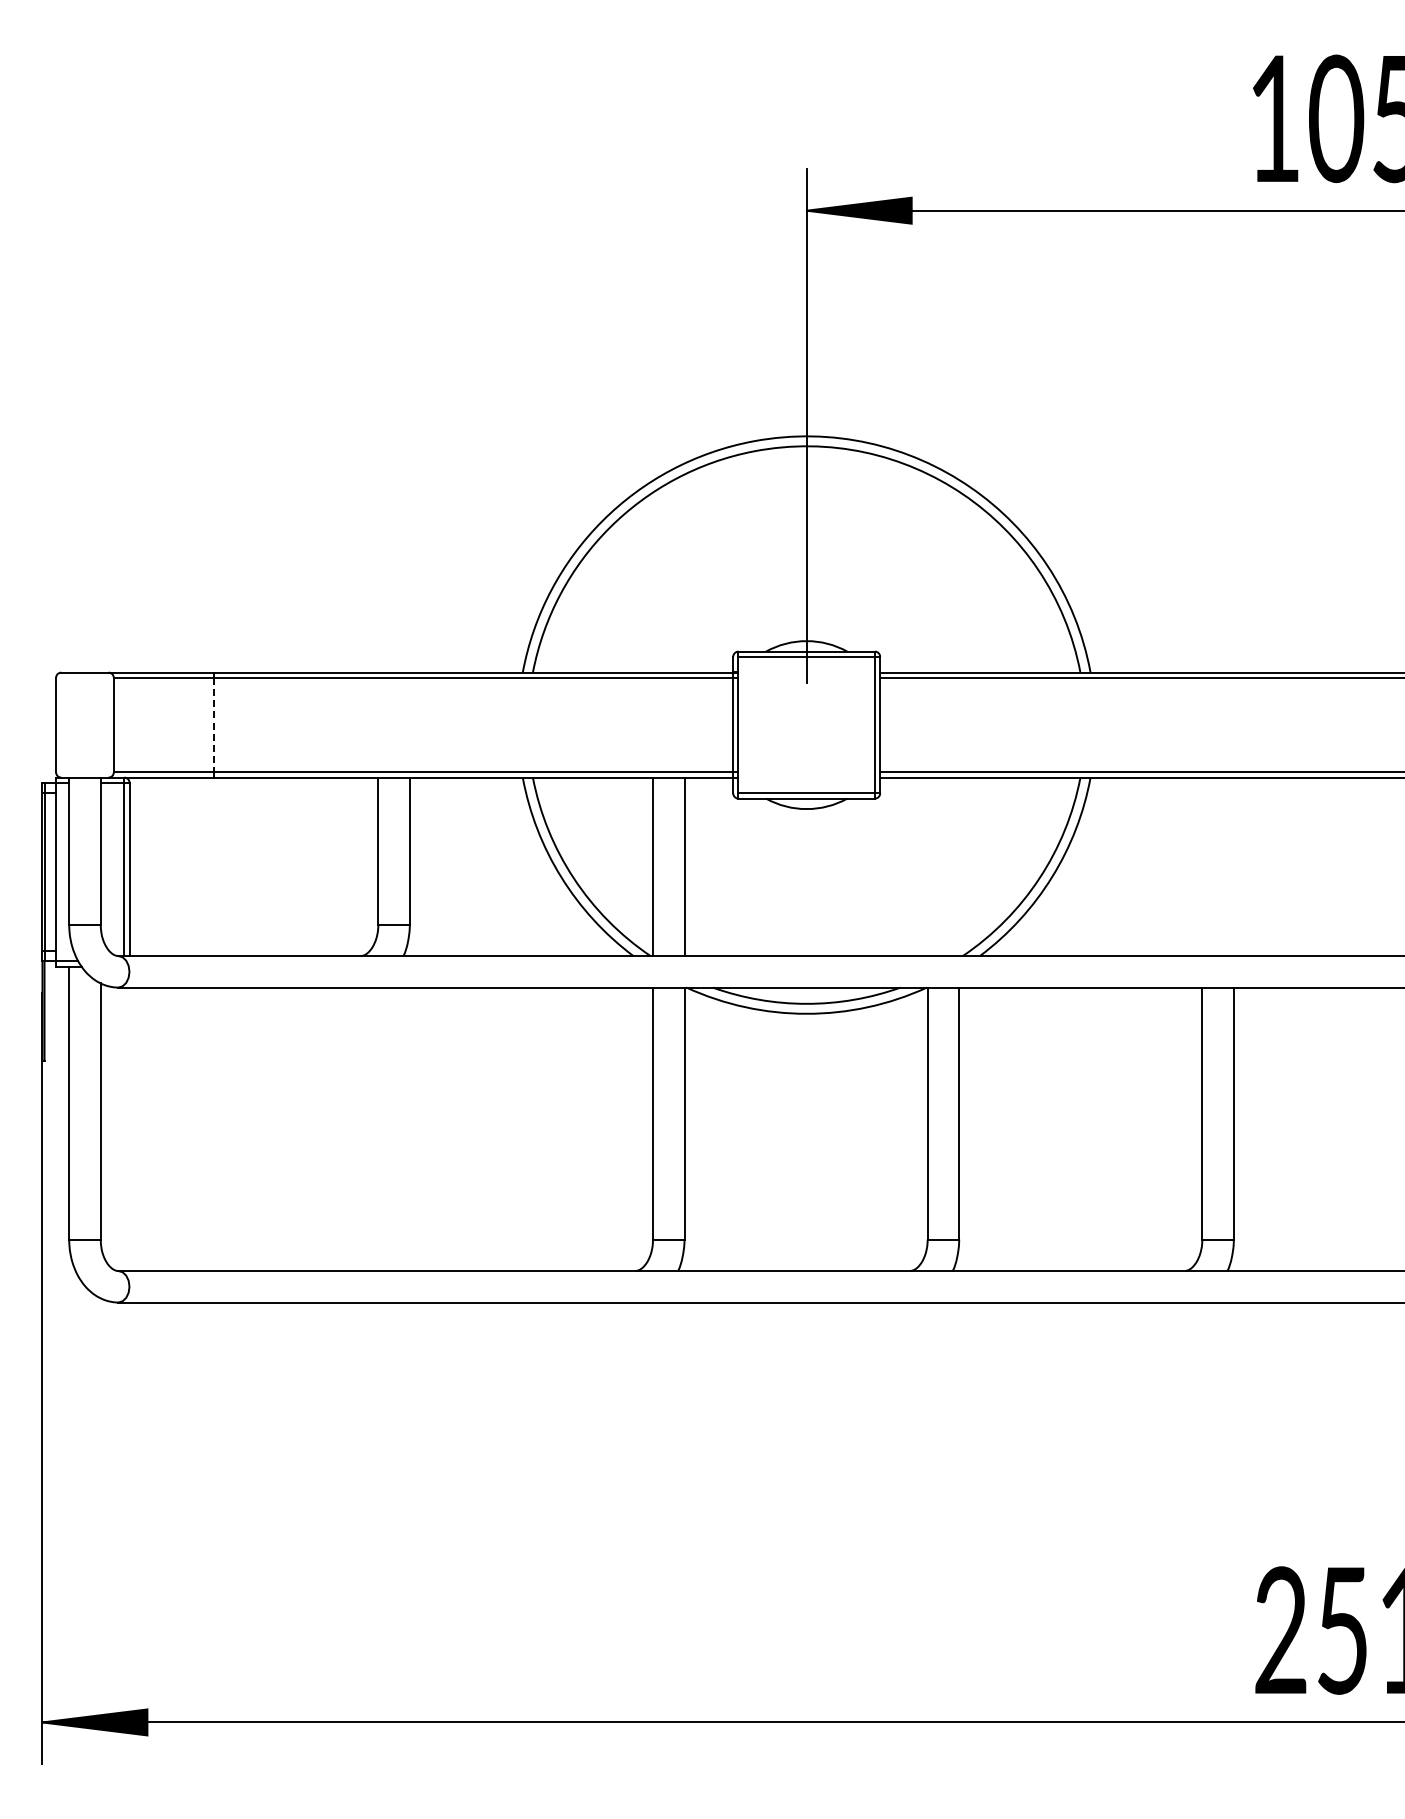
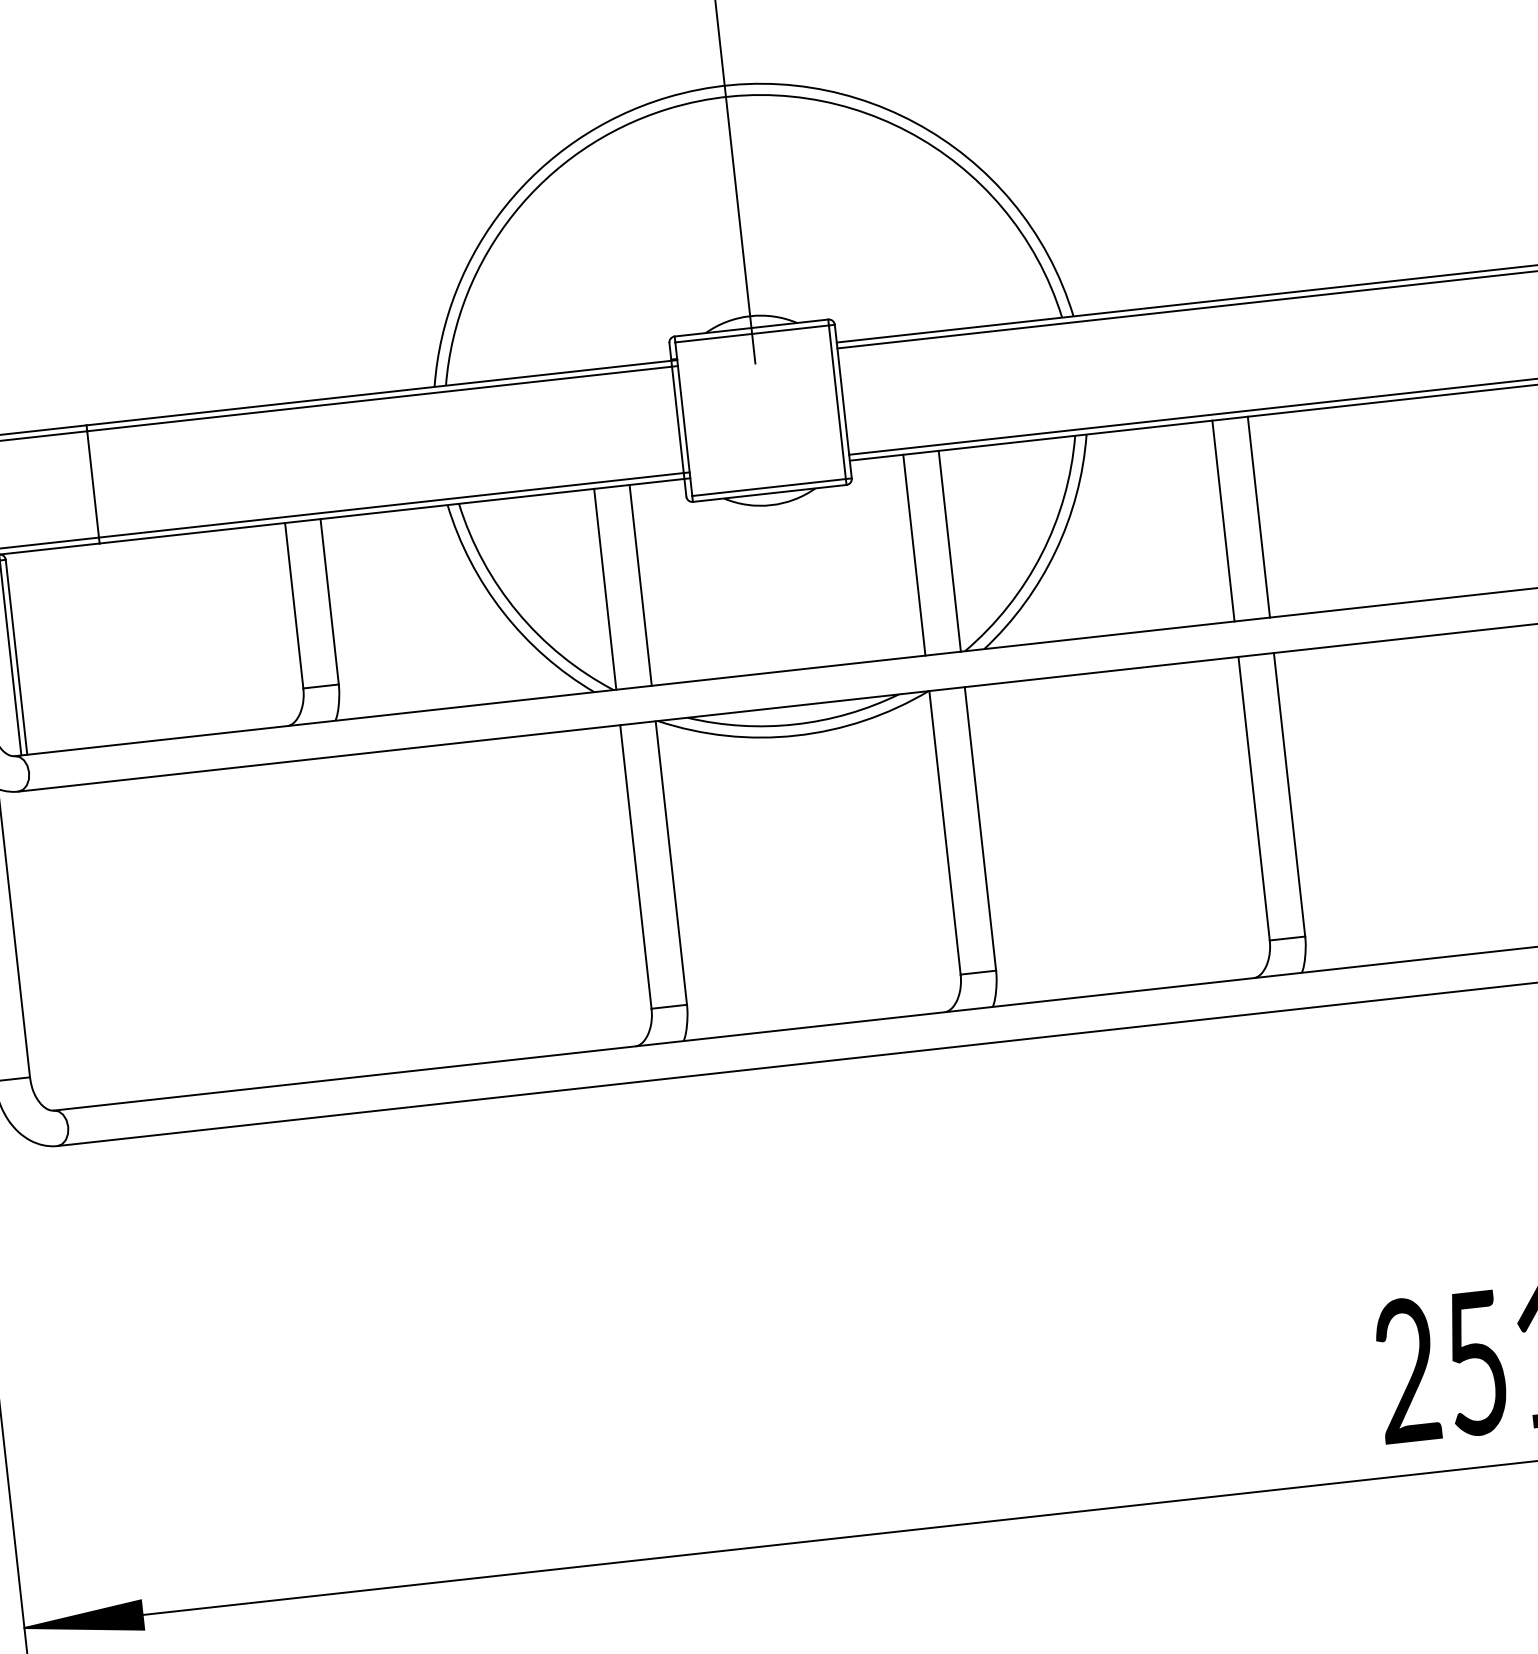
line: (213, 725) -> (93, 484), dashed -> solid
line: (927, 866) -> (914, 554), added
line: (959, 866) -> (950, 550), added
line: (1202, 866) -> (1223, 520), added
line: (1233, 866) -> (1258, 516), added

